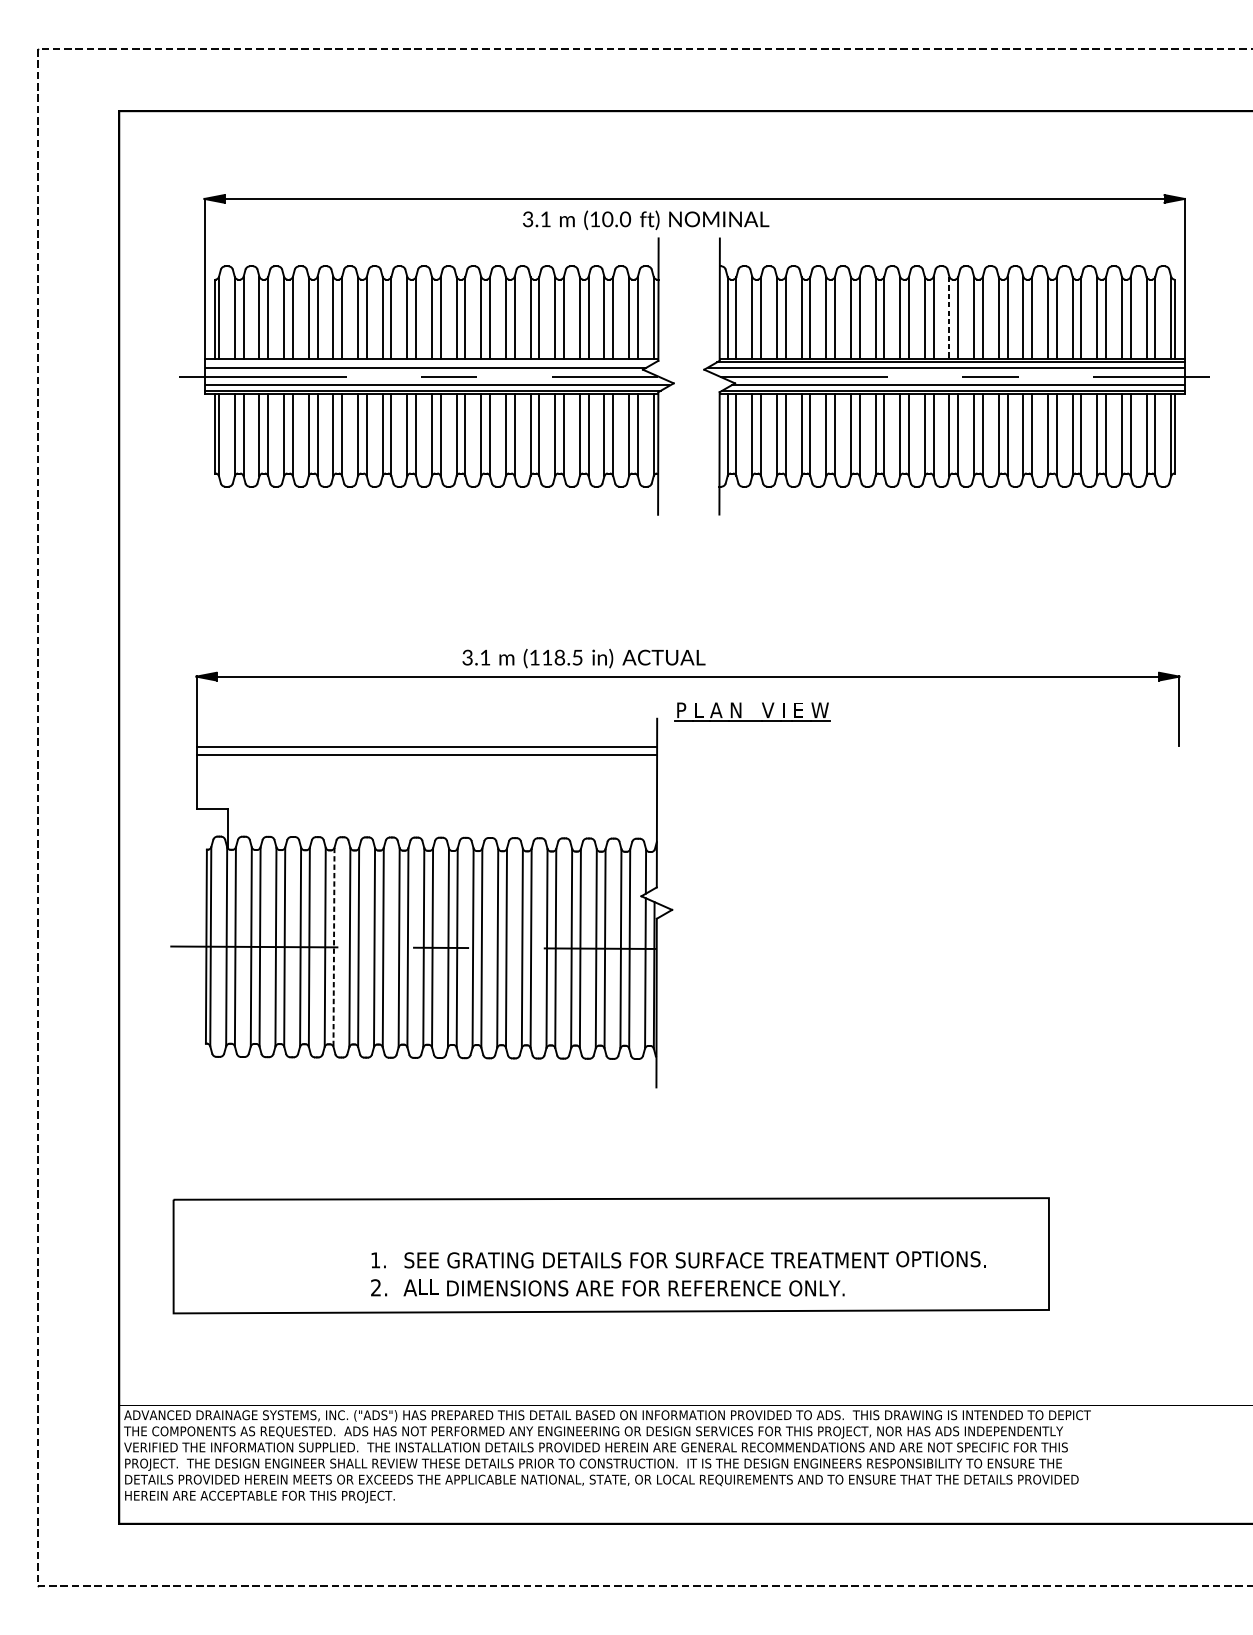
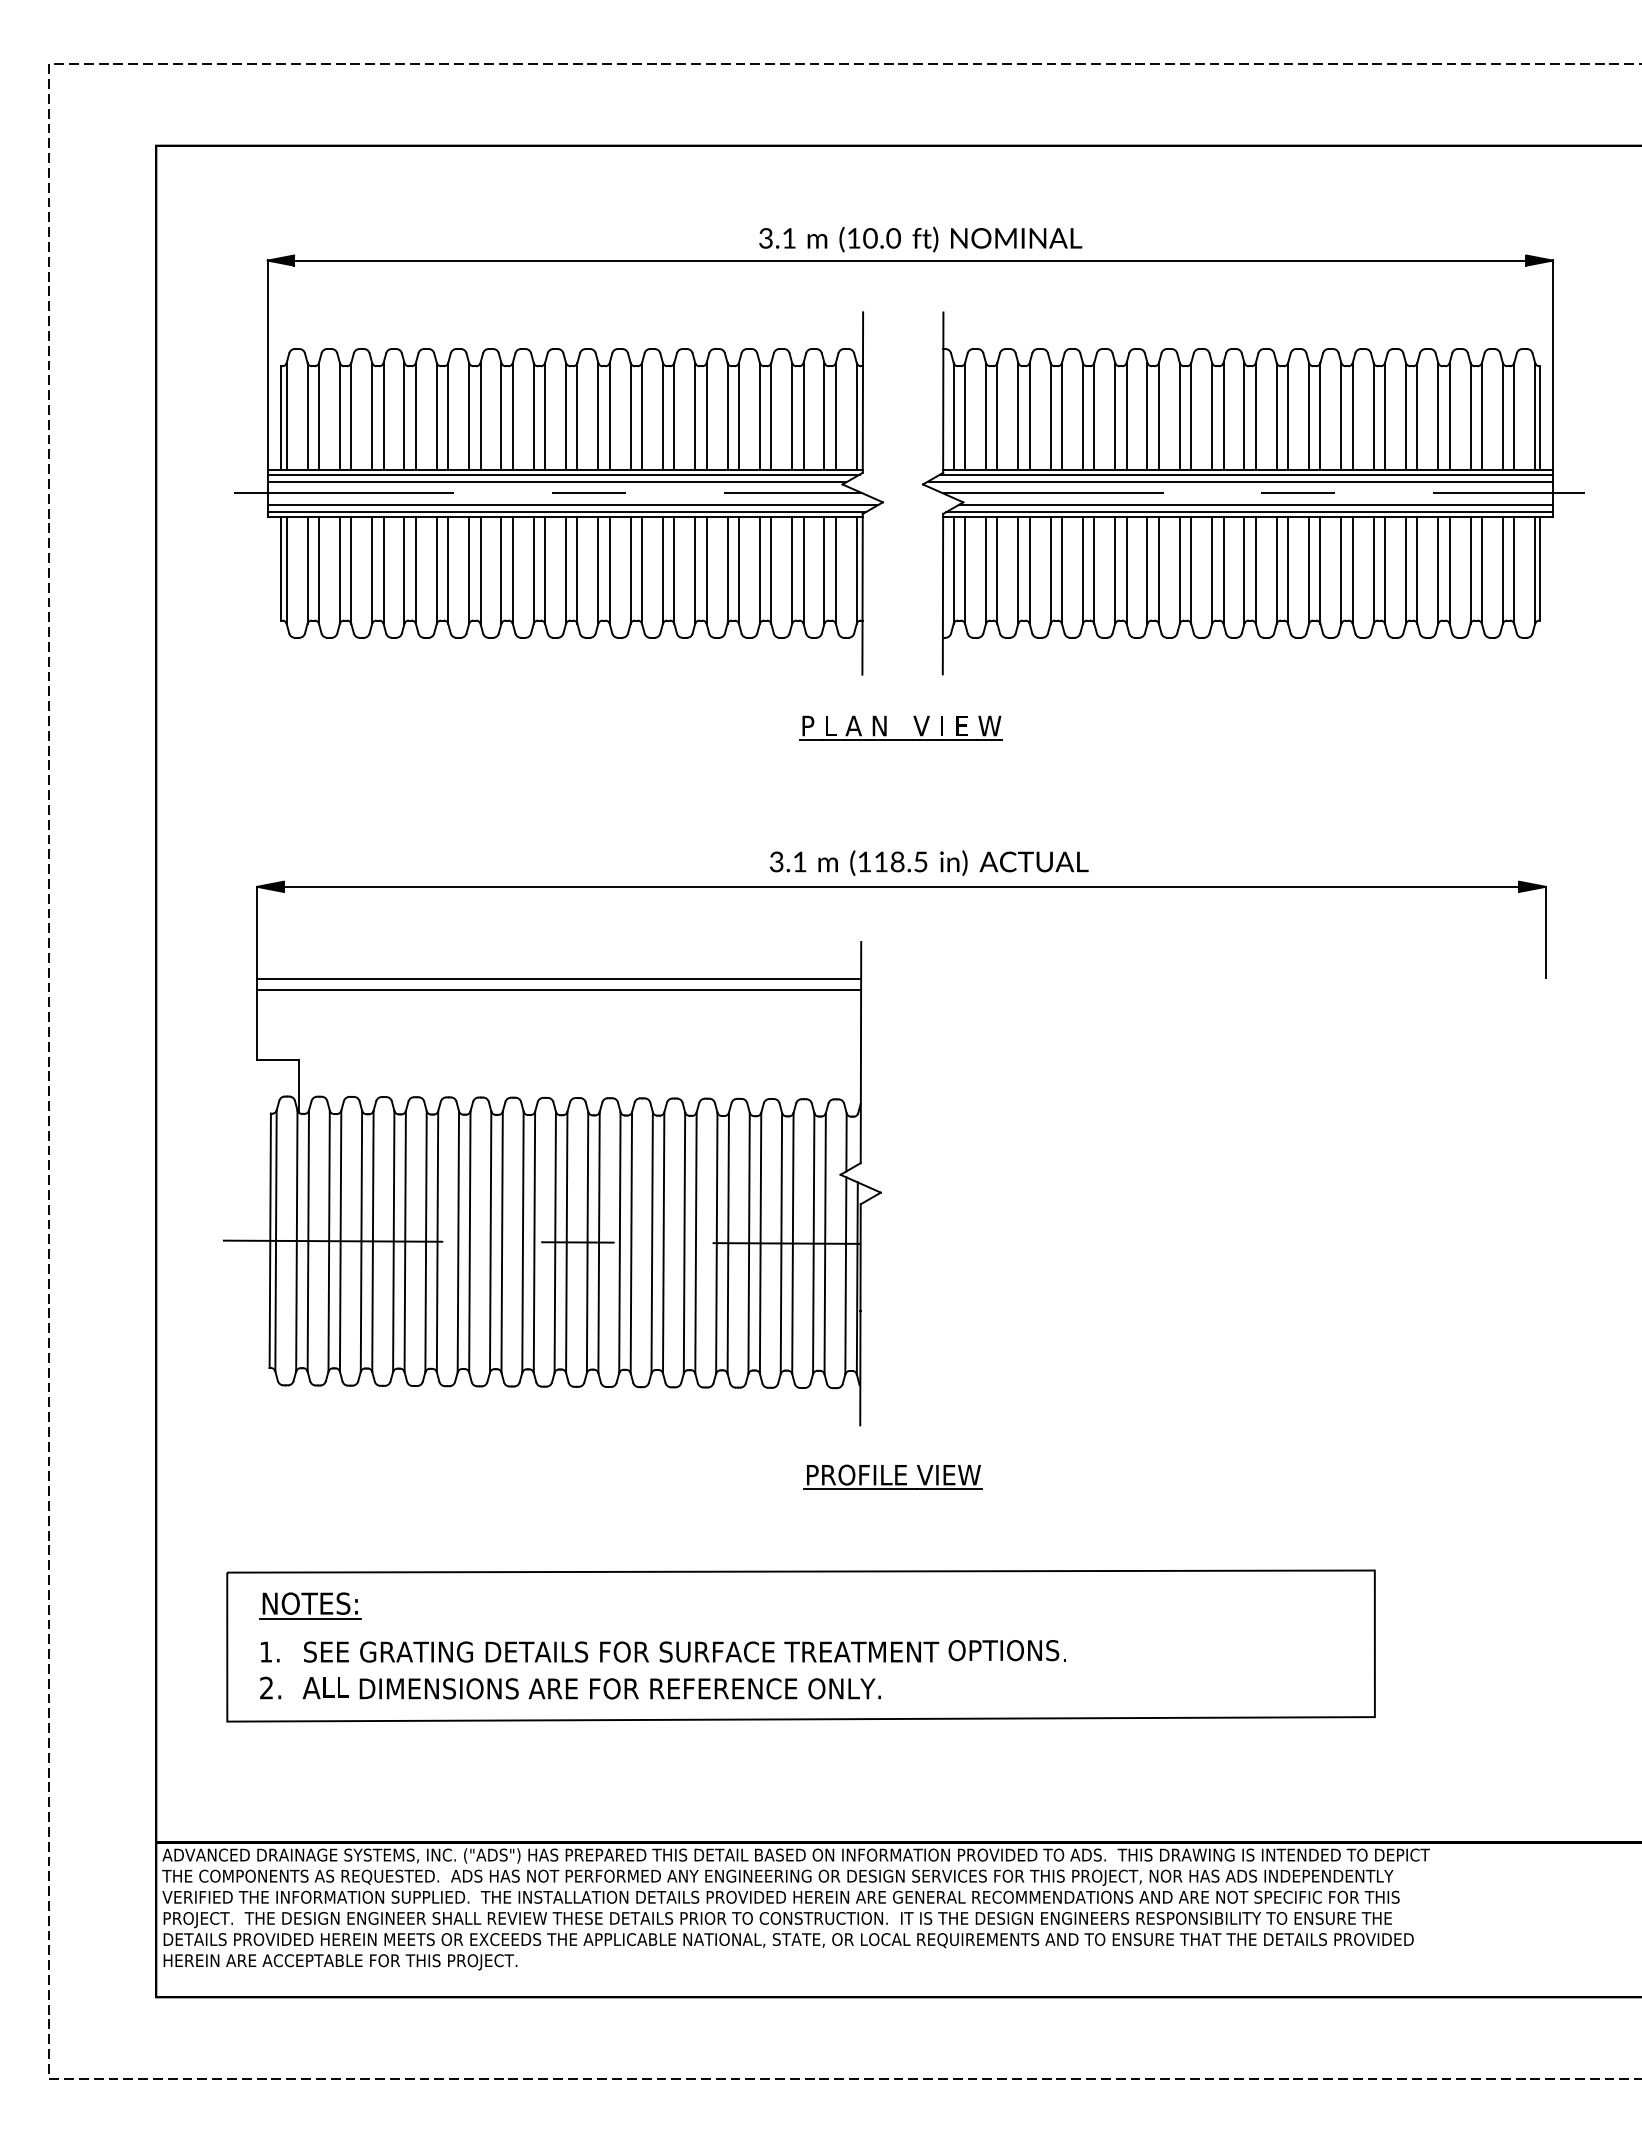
text: (645, 220) -> (920, 239), moved
line: (949, 317) -> (1244, 416), dashed -> solid
line: (430, 362) -> (563, 474), added
text: (584, 658) -> (929, 862), moved
part: (751, 720) -> (900, 739), moved
line: (333, 947) -> (437, 1241), dashed -> solid
part: (681, 1126) -> (892, 1476), added
part: (237, 1224) -> (310, 1605), added
text: (677, 1273) -> (662, 1669), moved

